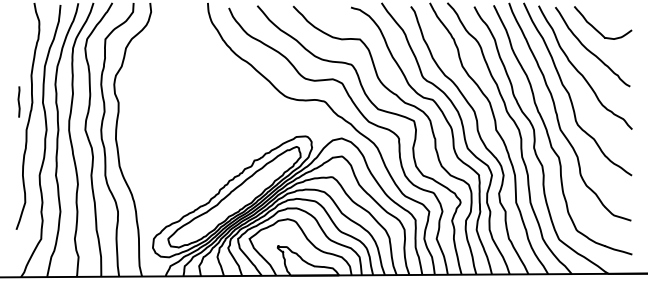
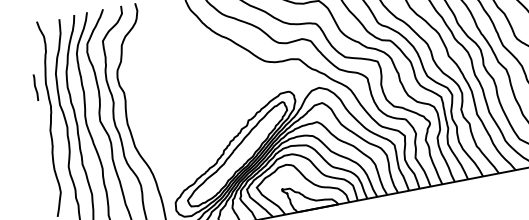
line: (18, 101) -> (35, 87), moved

